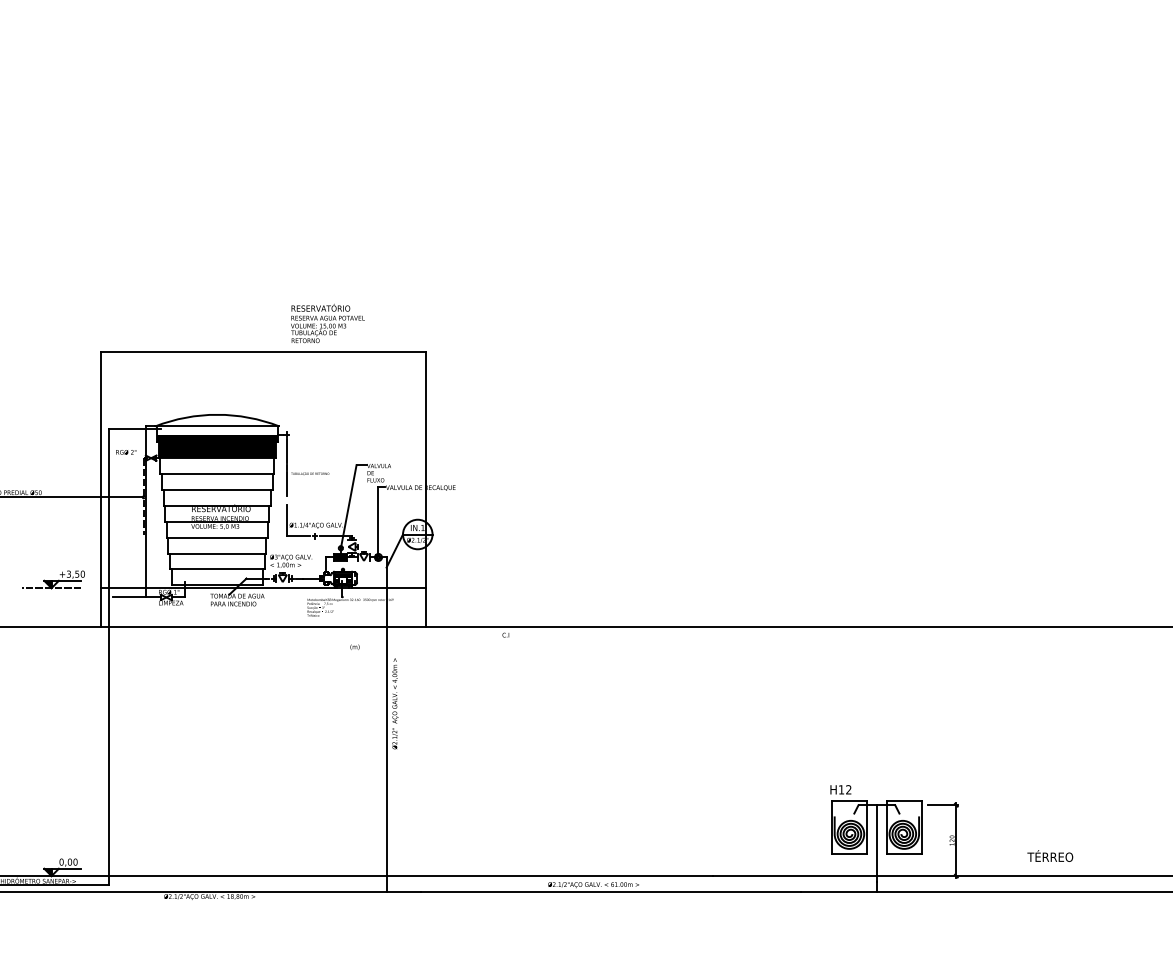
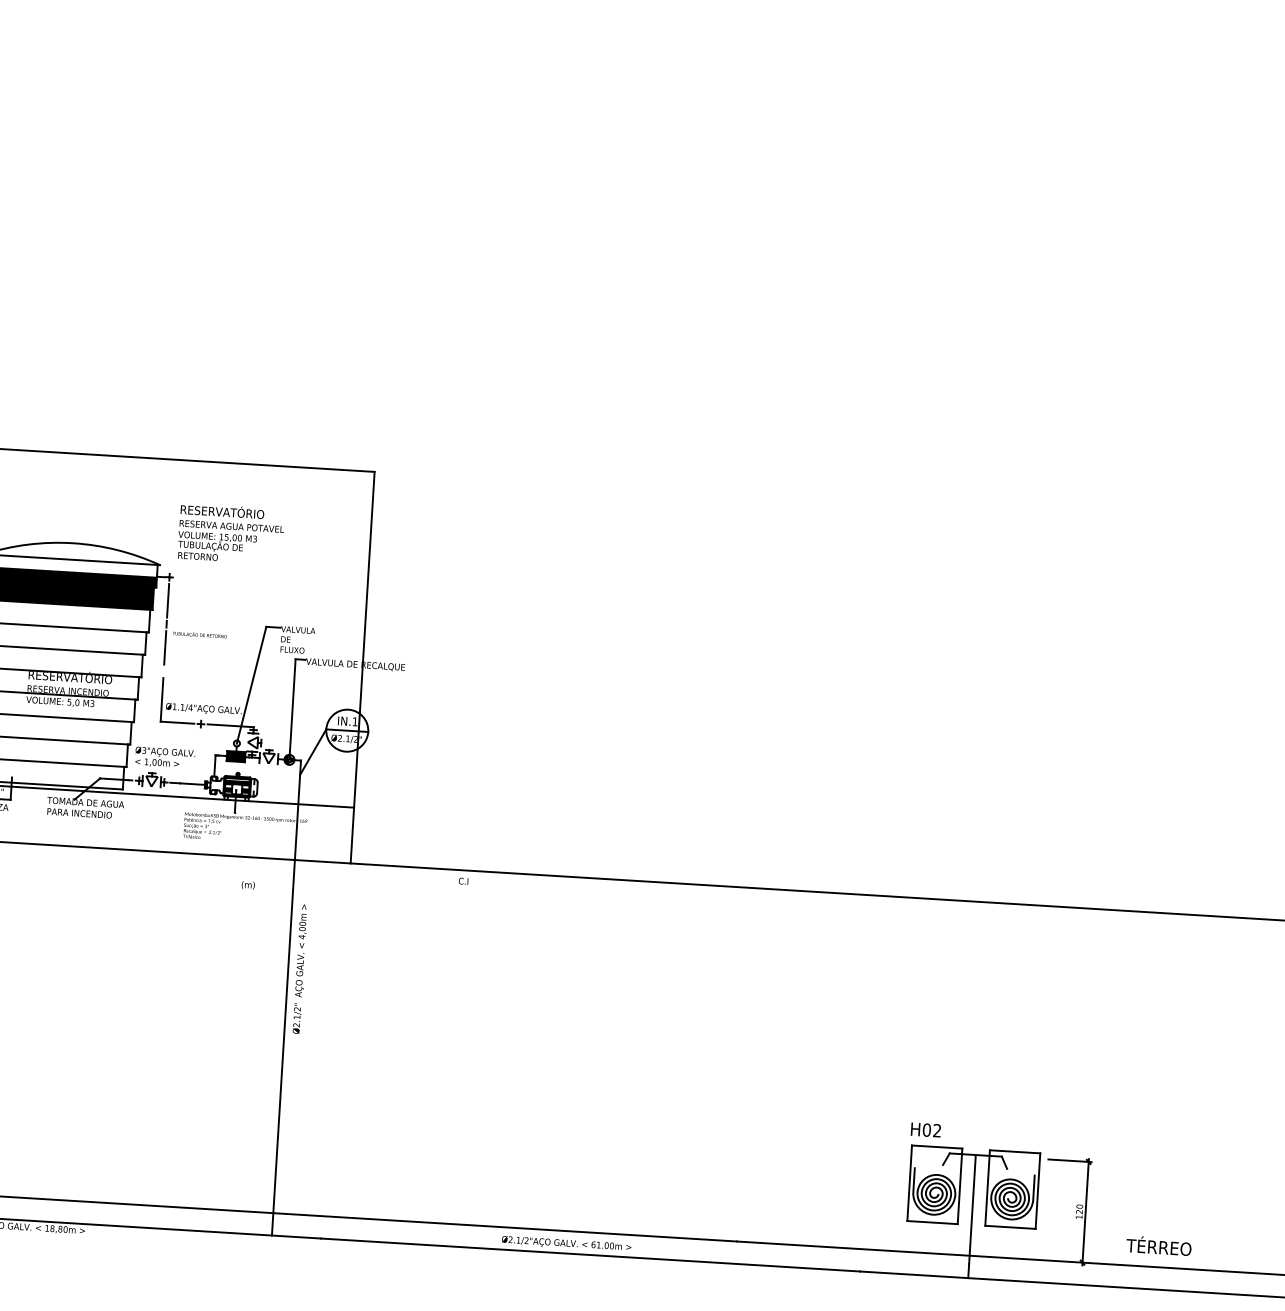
text: (327, 323) -> (230, 533), moved
text: (841, 789) -> (926, 1129), H12 -> H02
text: (1050, 855) -> (1159, 1245), moved

